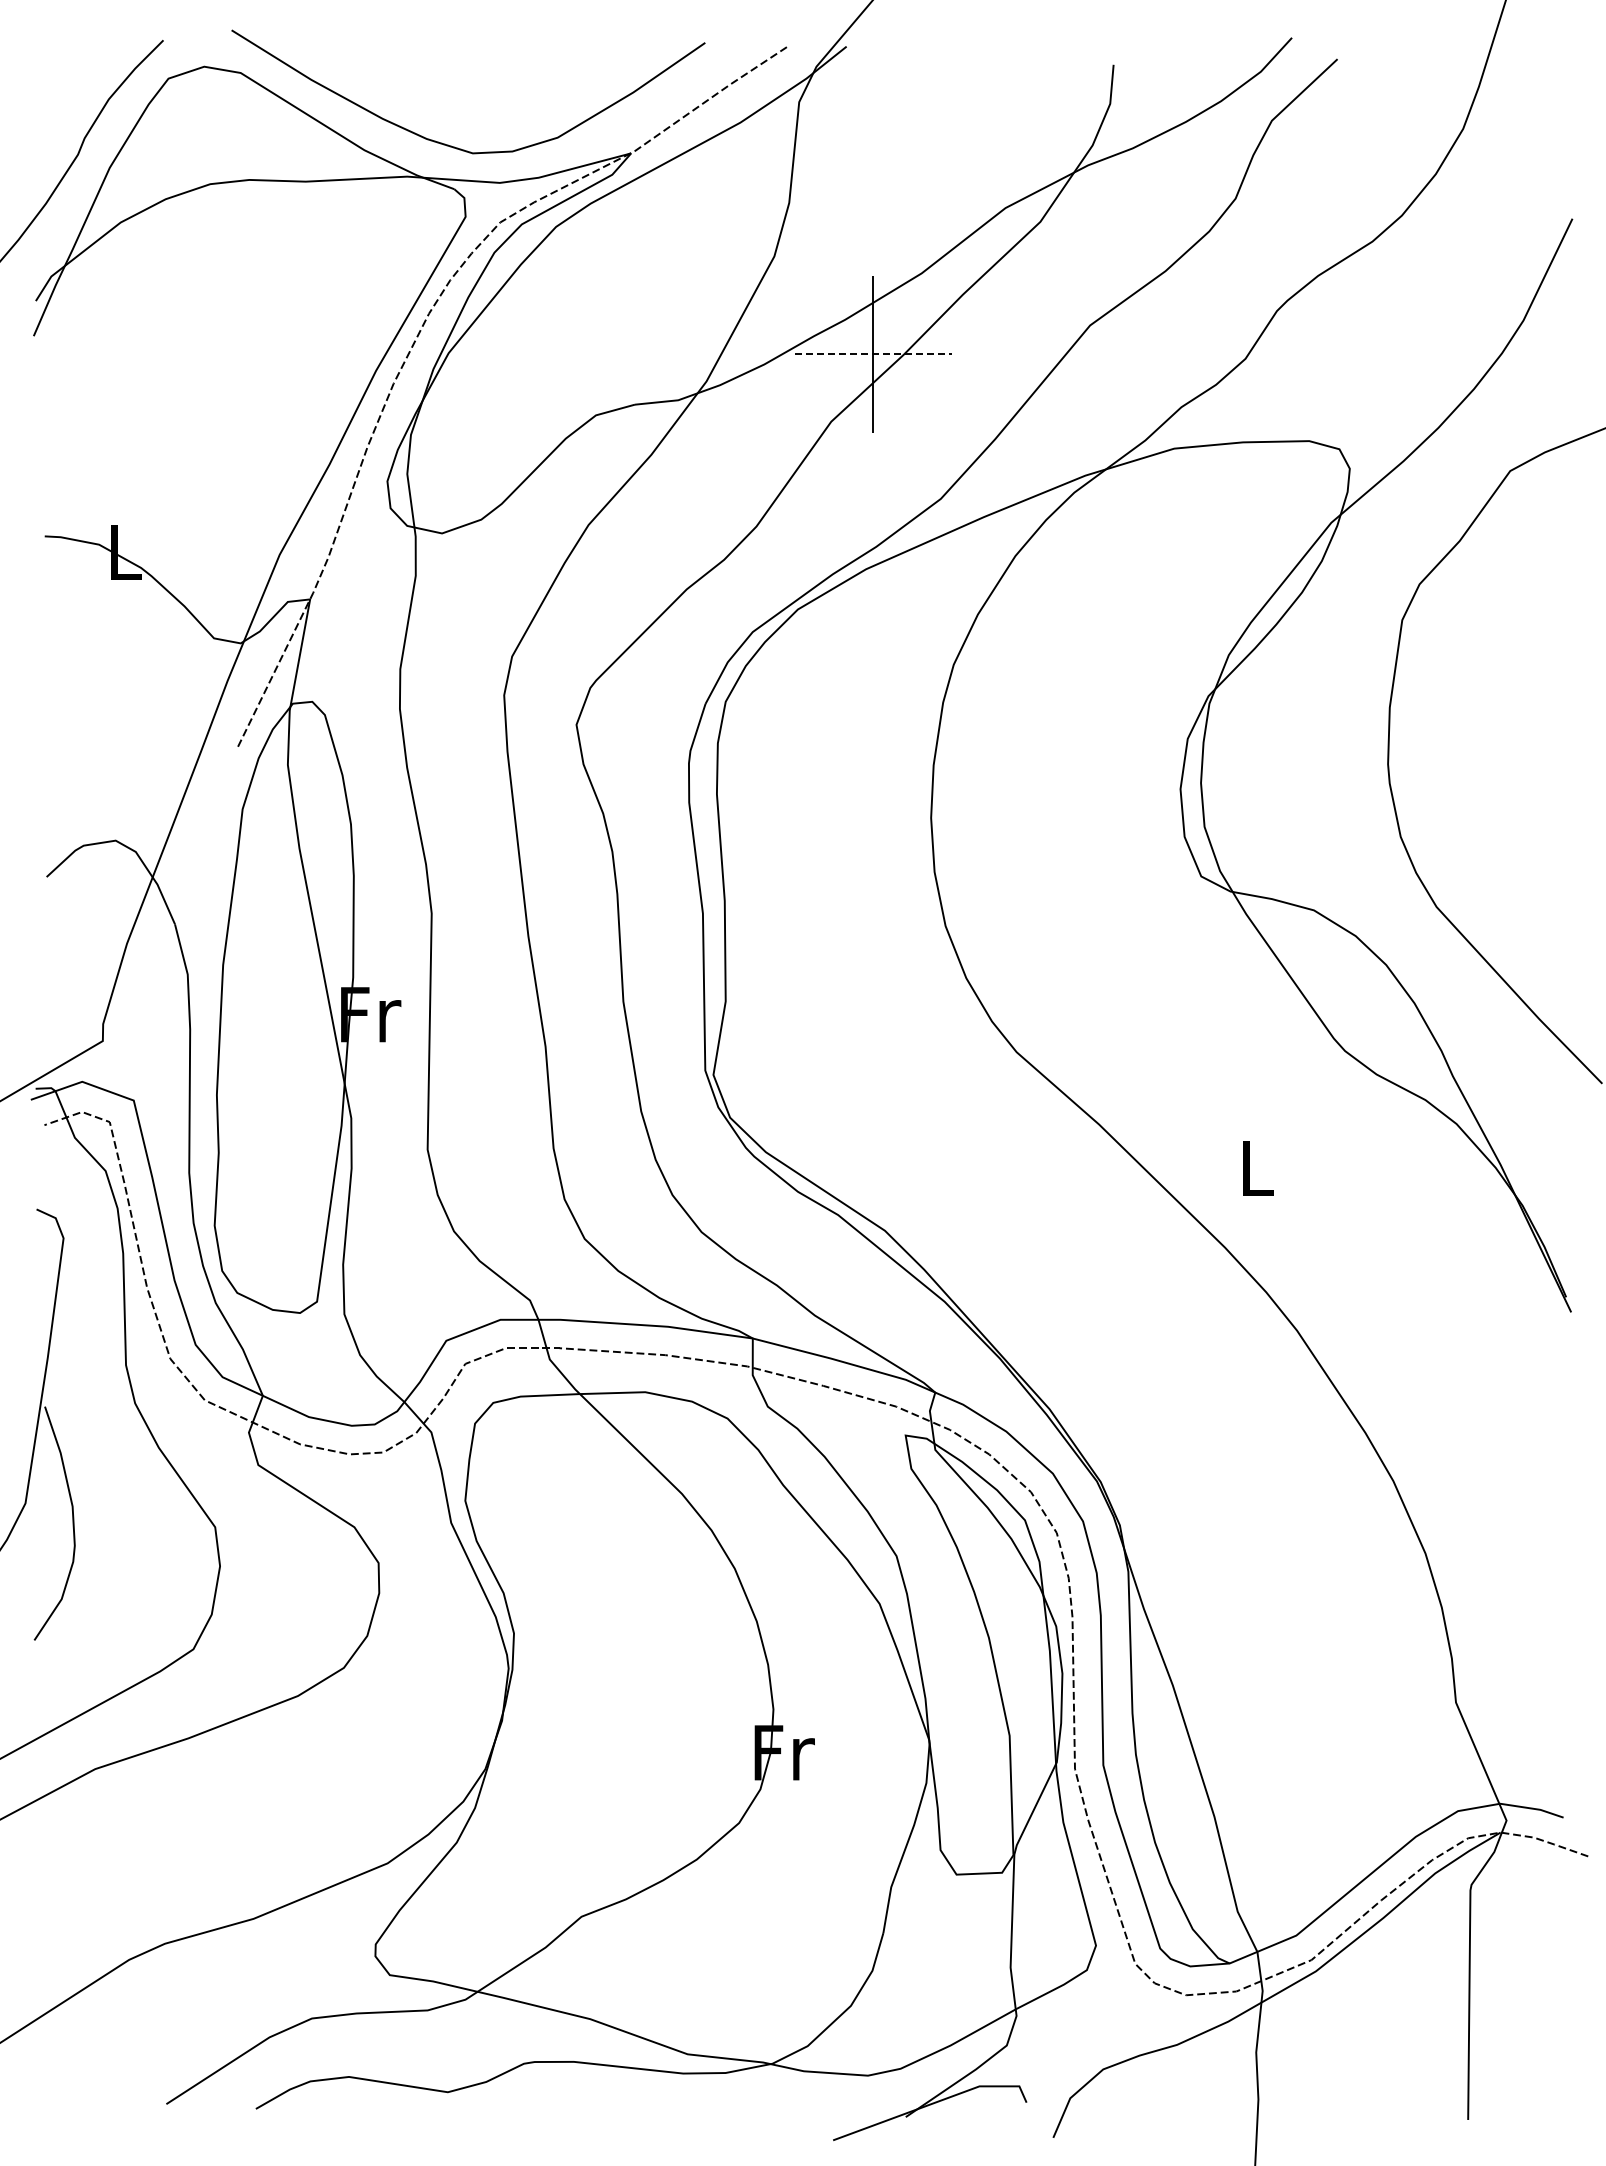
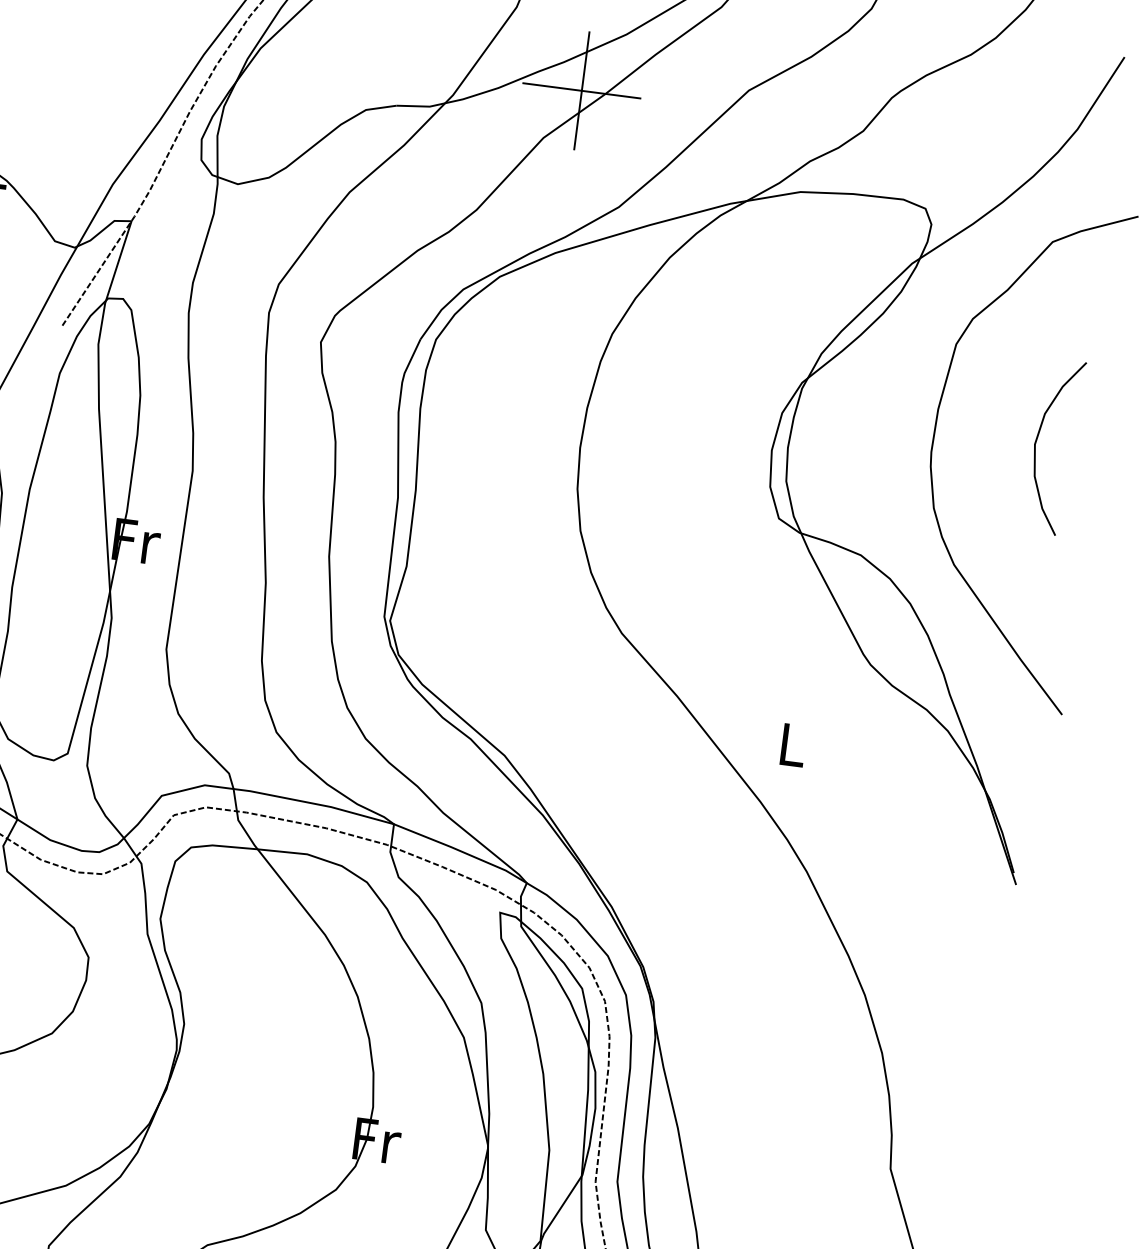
line: (873, 354) -> (582, 91), dashed -> solid
curve: (1523, 732) -> (1037, 441), added

